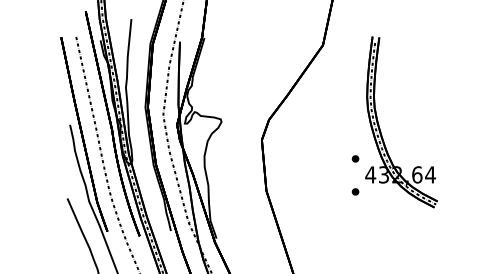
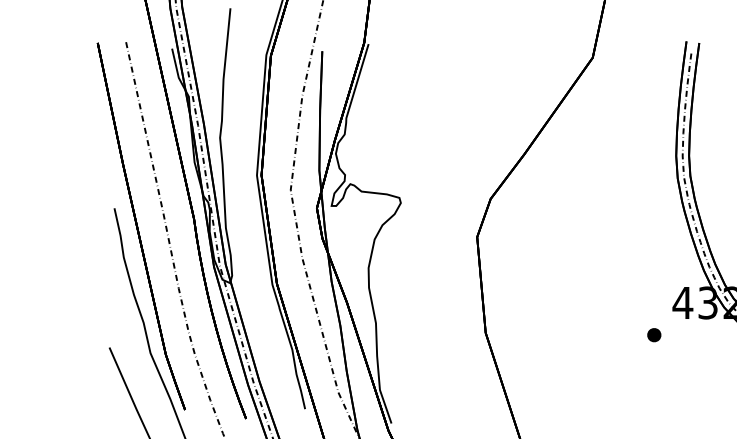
part: (355, 158) -> (654, 271), removed

